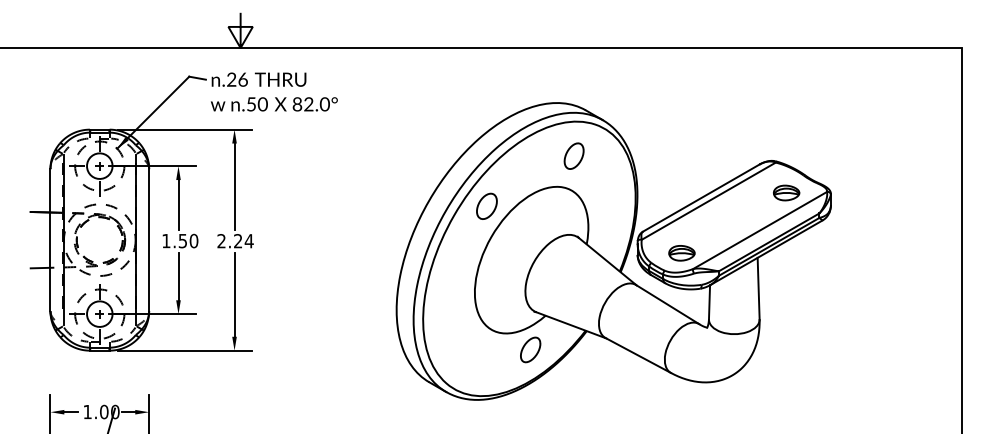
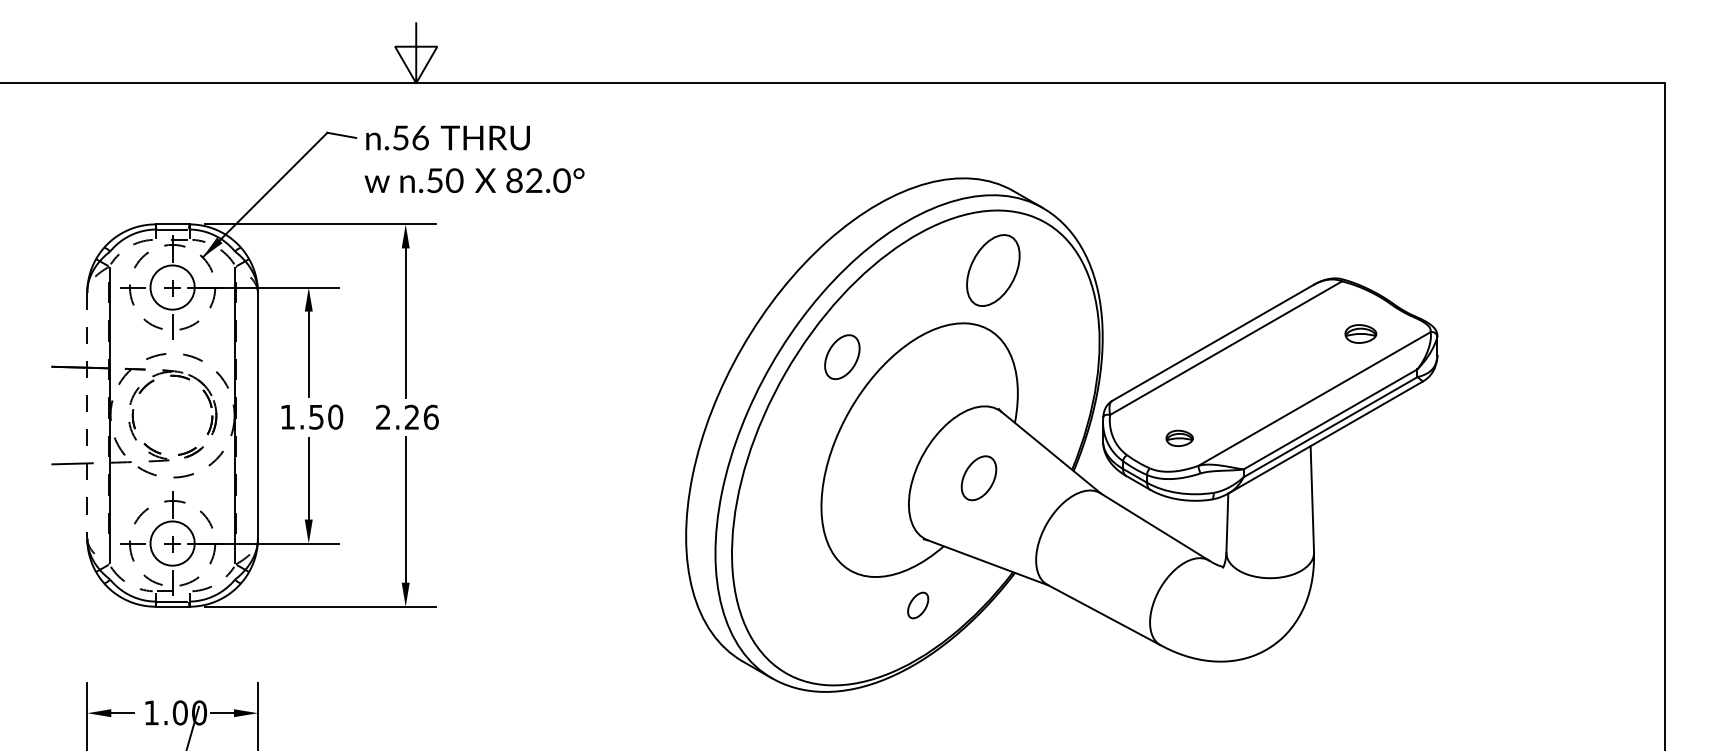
text: (231, 79) -> (400, 137), .26 -> .56
part: (573, 155) -> (992, 269), size x1.6
part: (786, 192) -> (1360, 333), size x0.7
line: (50, 240) -> (87, 416), solid -> dashed
text: (248, 241) -> (429, 417), 2.24 -> 2.26
part: (681, 253) -> (1178, 438), size x0.6
part: (565, 275) -> (978, 476), added
part: (530, 349) -> (917, 604), size x0.6

